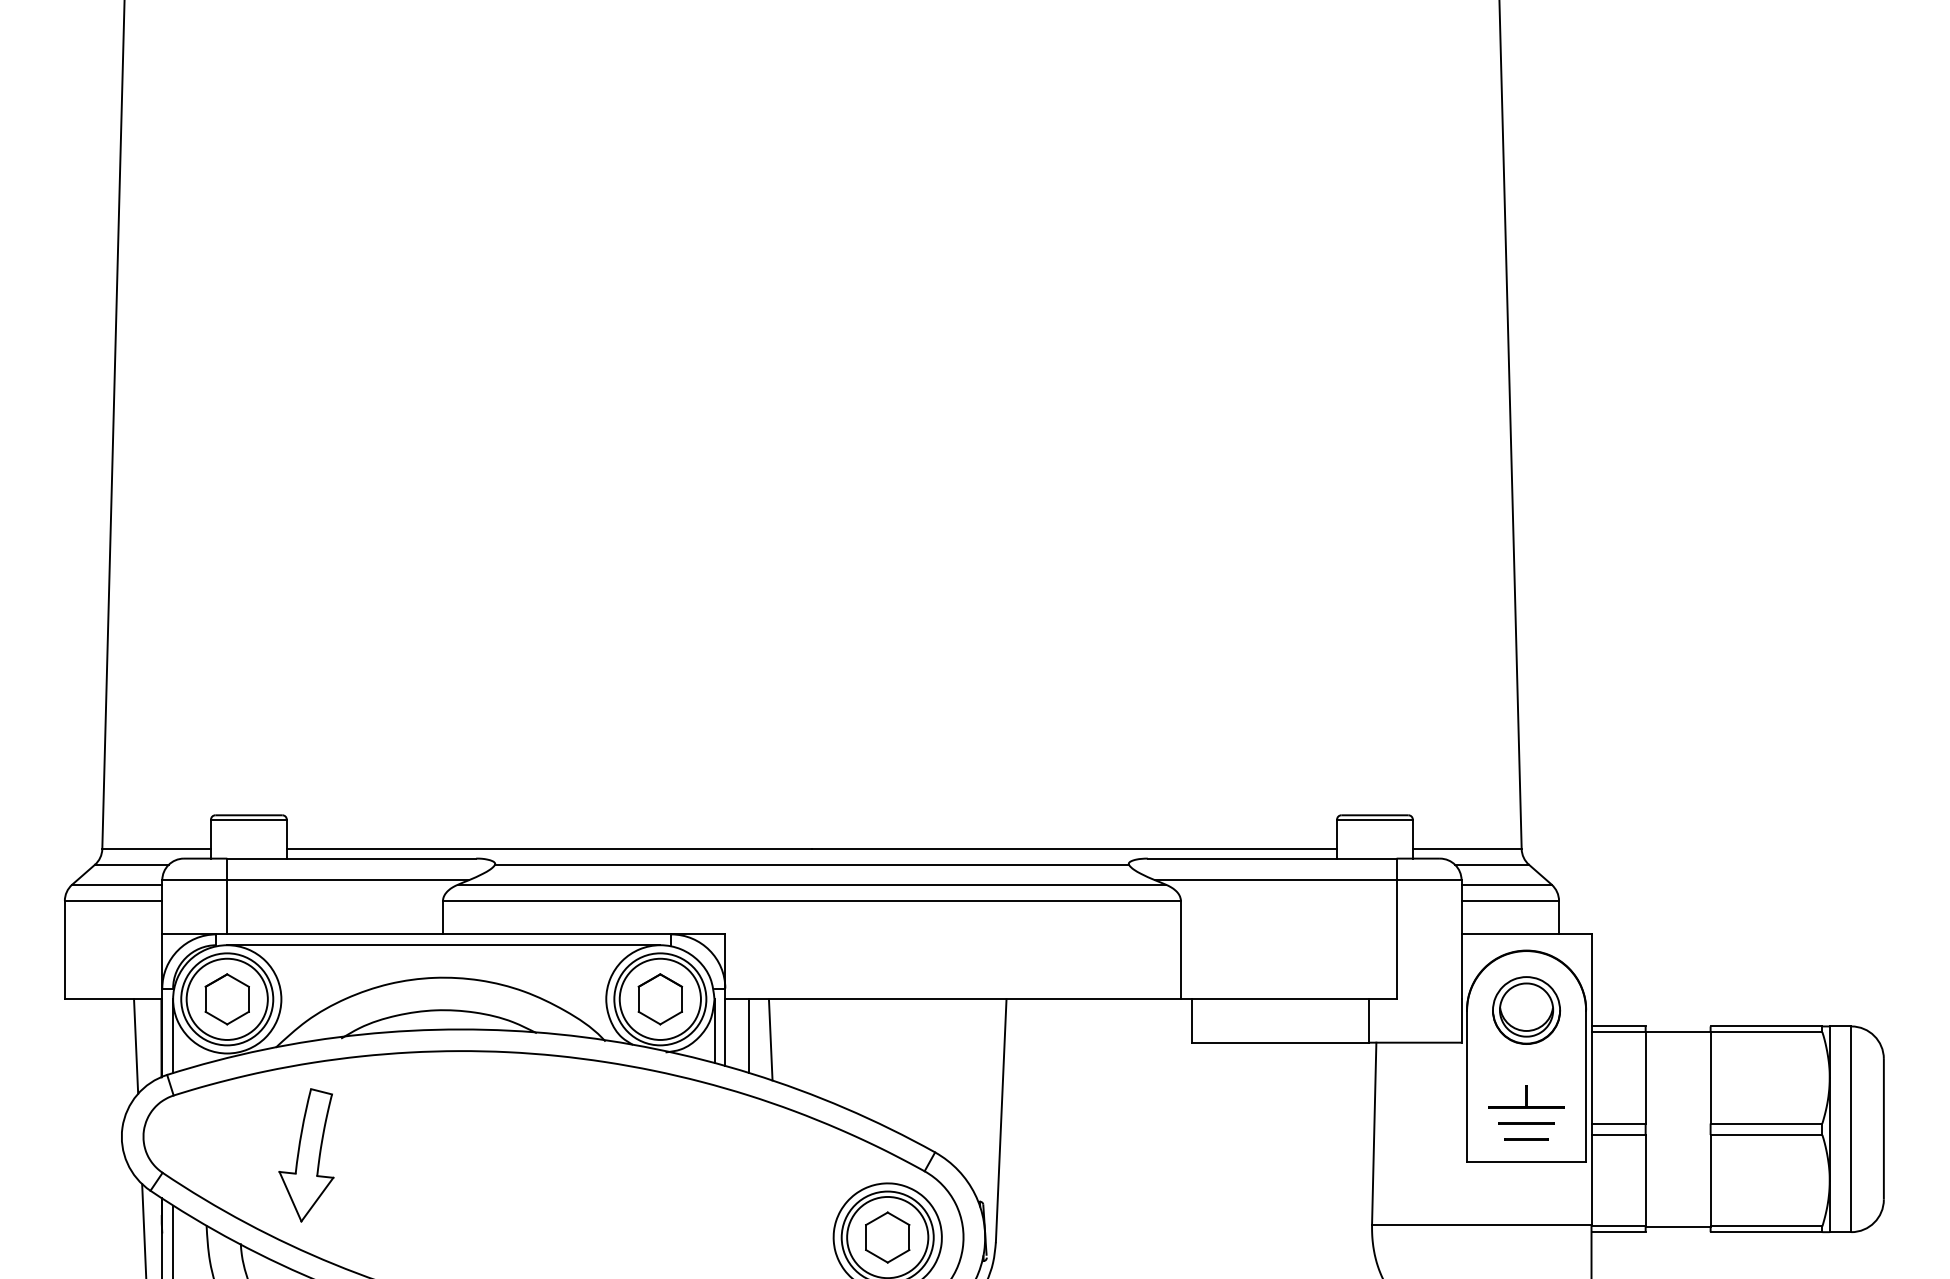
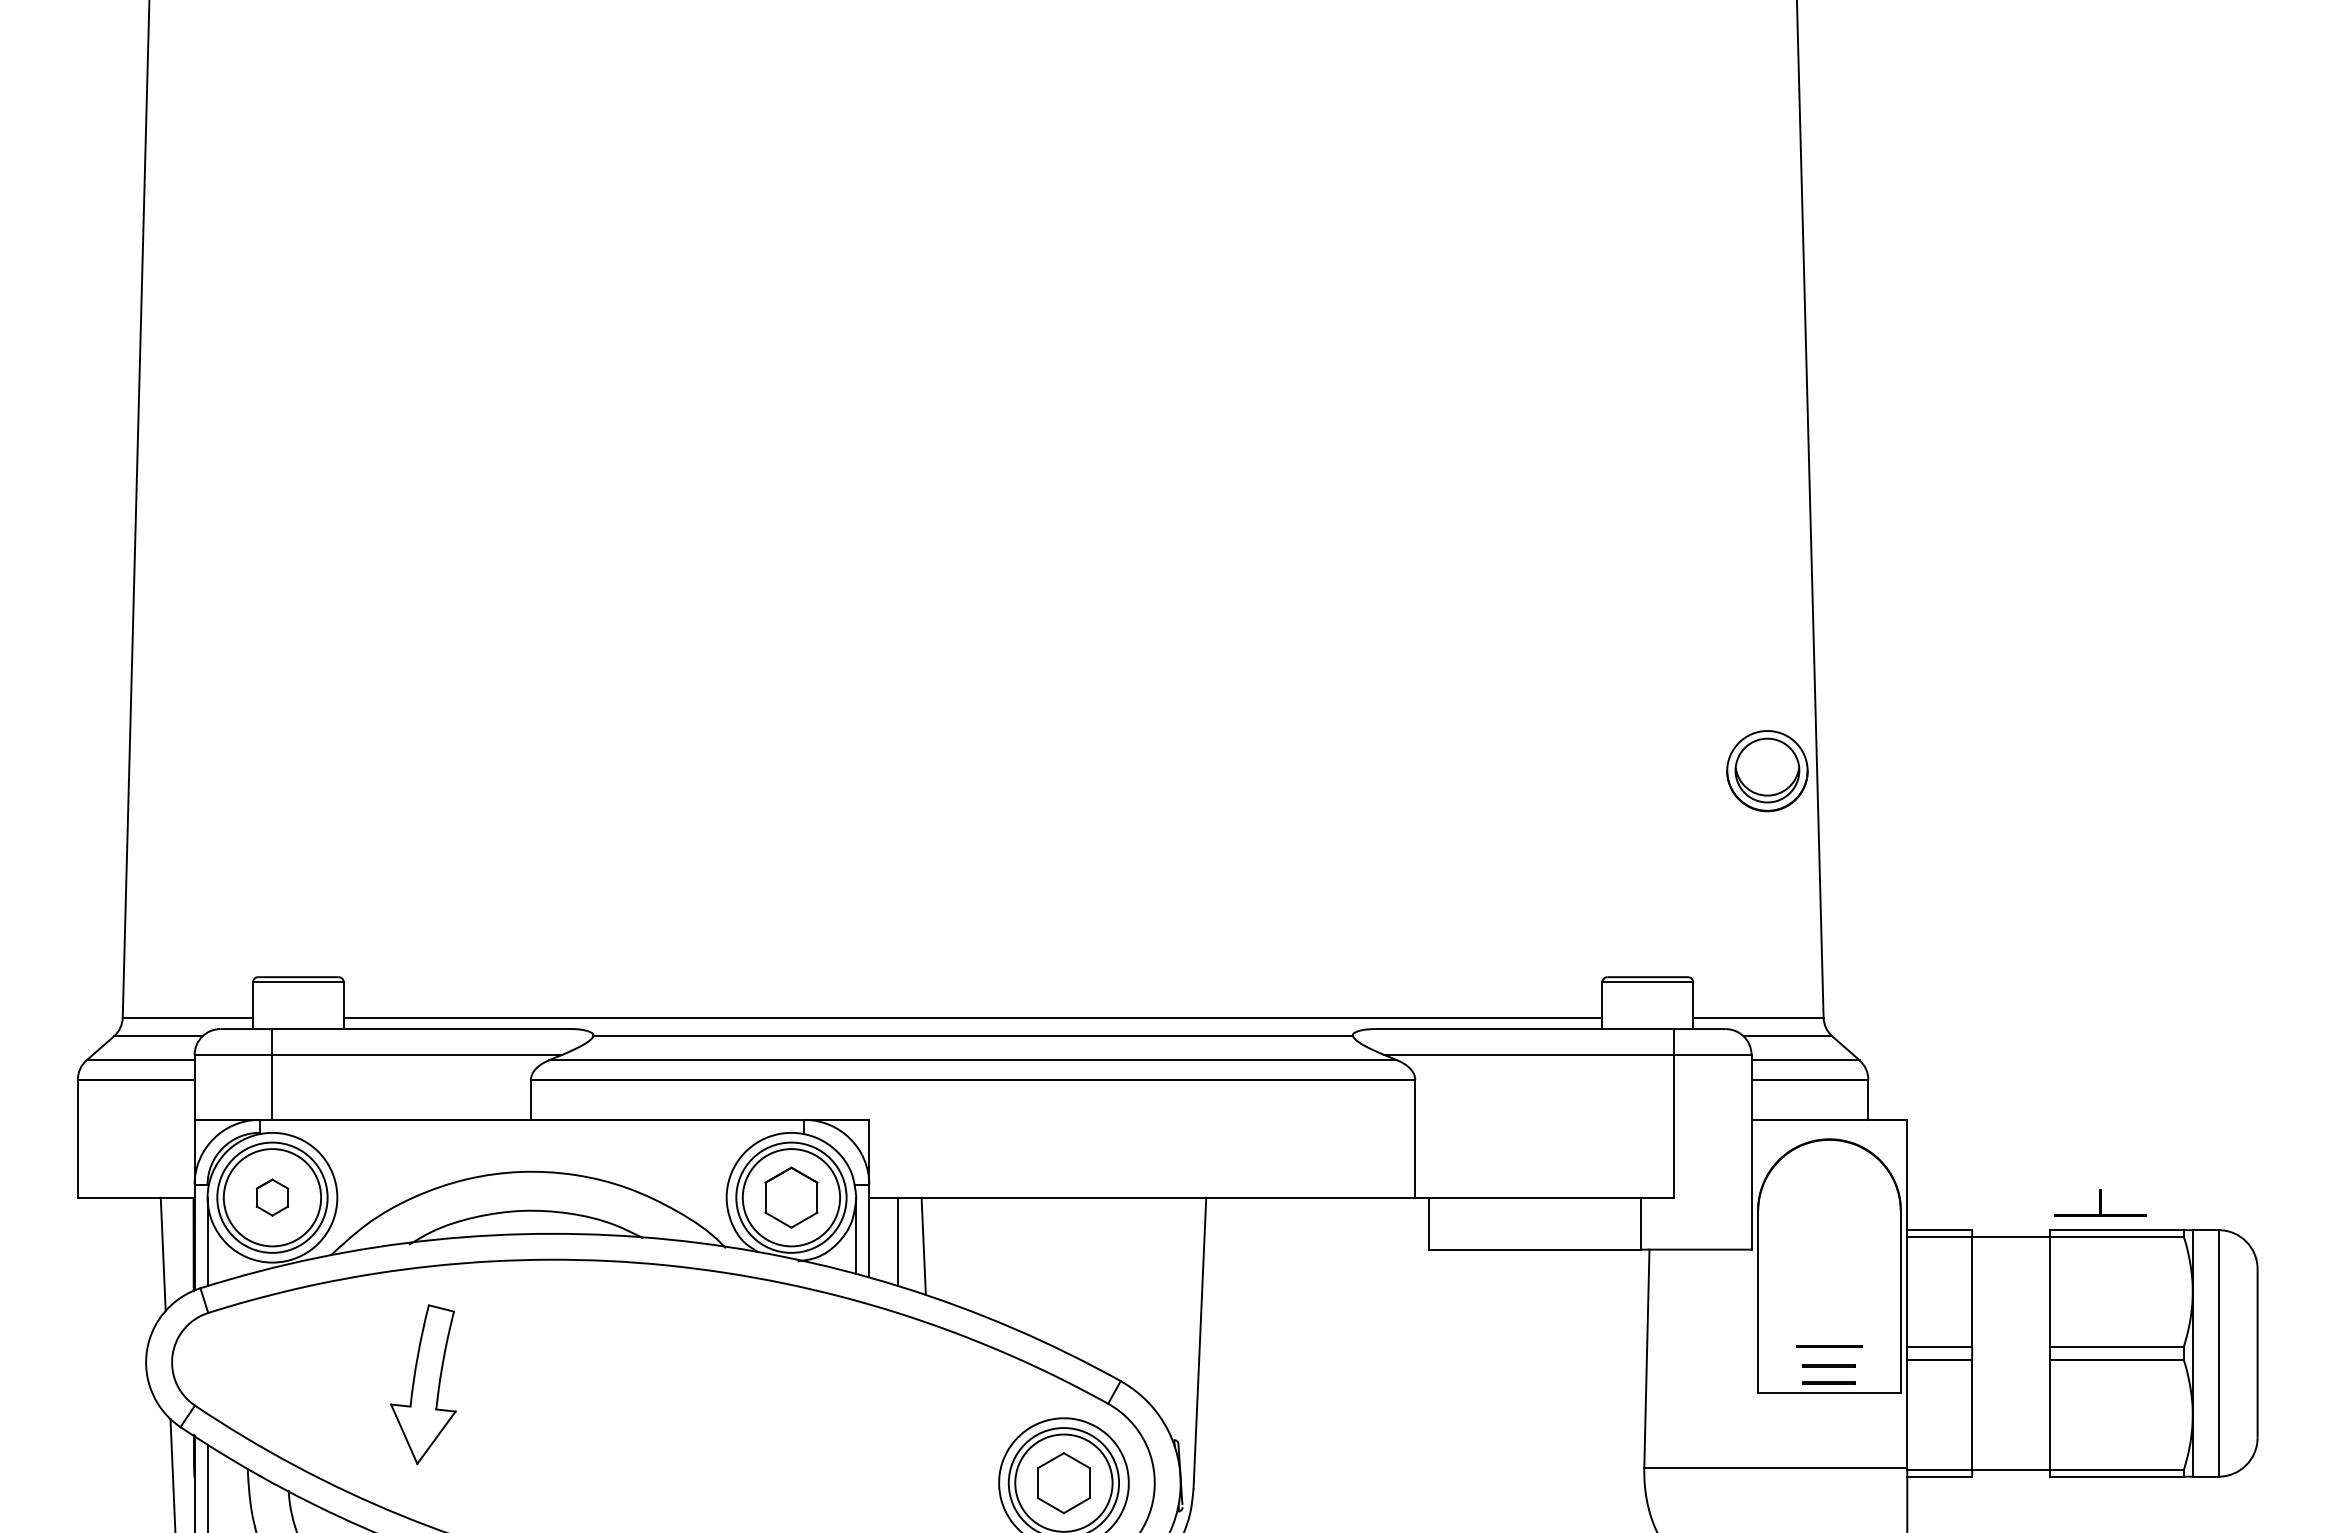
line: (443, 944) -> (531, 1132), removed
part: (227, 999) -> (272, 1197), size x0.6
part: (1526, 1010) -> (1767, 771), moved
part: (1526, 1096) -> (2100, 1202), moved
line: (1525, 1153) -> (1828, 1382), added
part: (306, 1155) -> (423, 1384), moved

